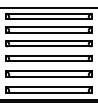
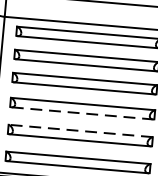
line: (49, 61) -> (83, 114), solid -> dashed
line: (48, 71) -> (79, 130), solid -> dashed

